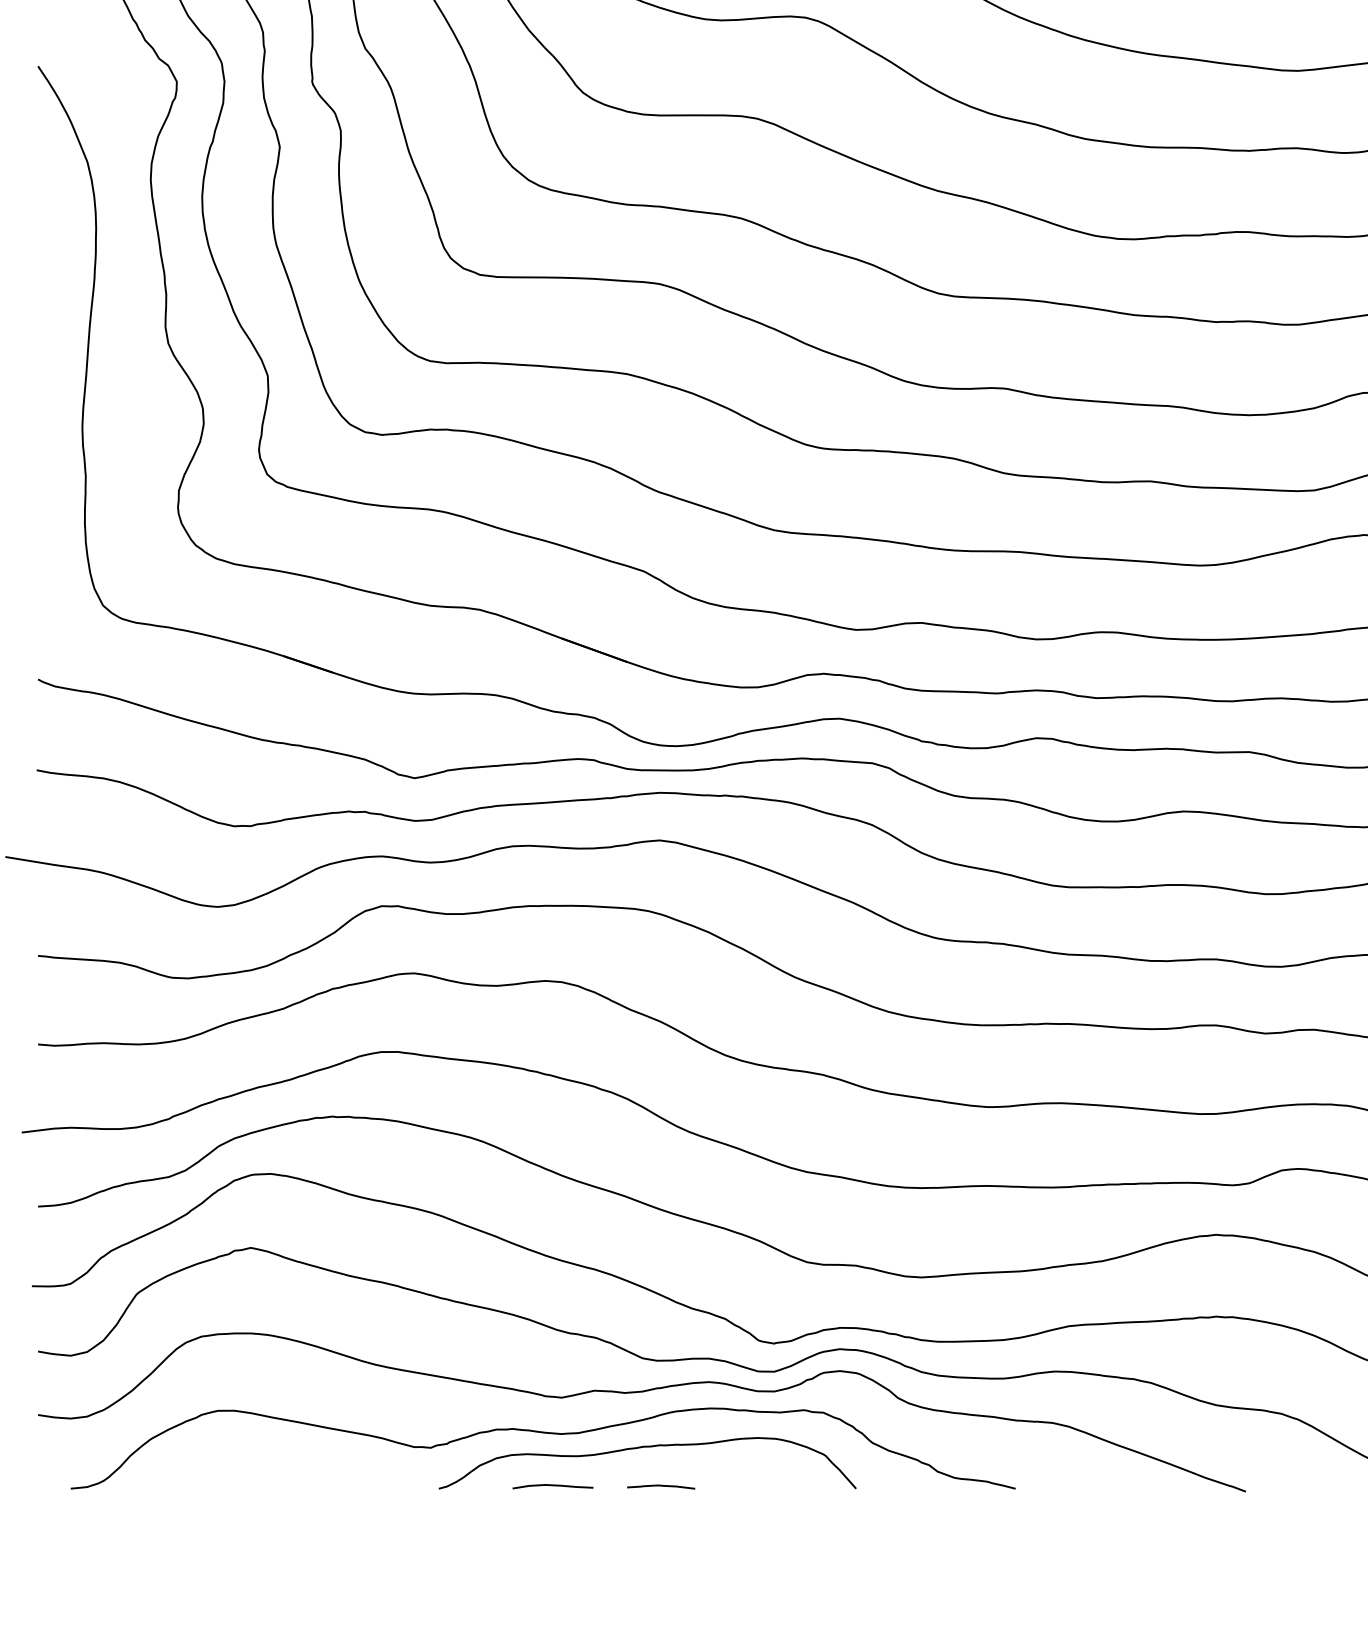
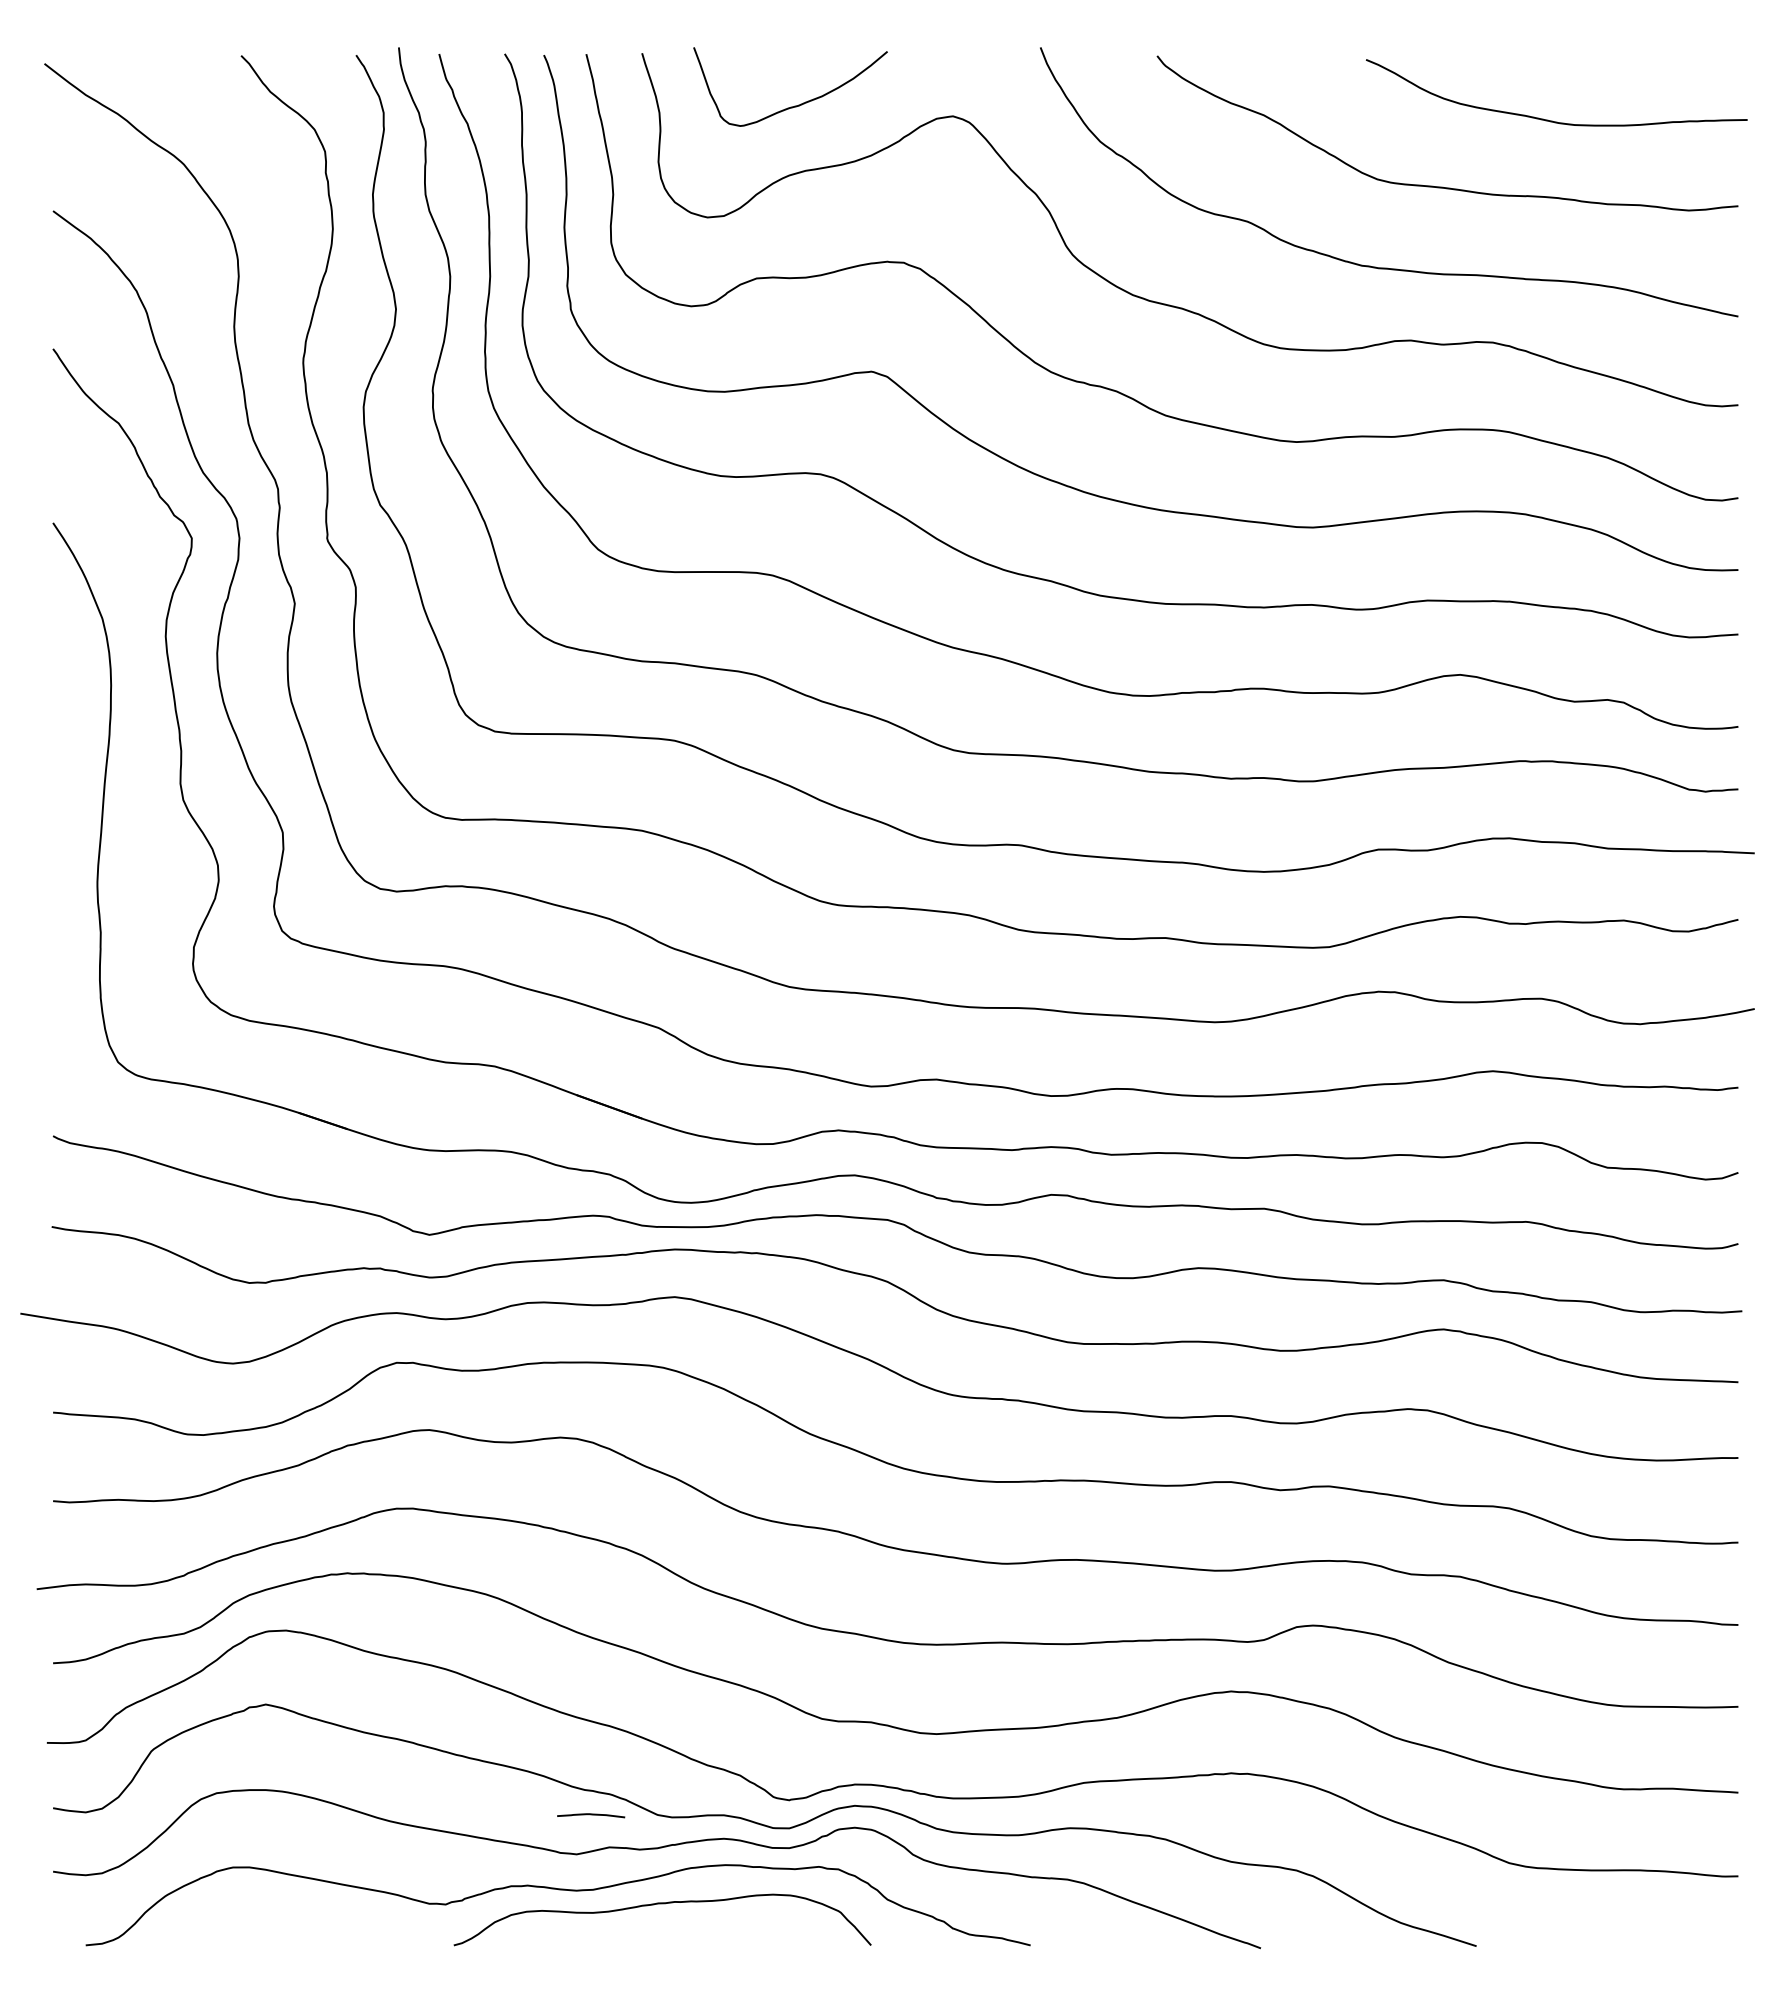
curve: (552, 1485) -> (567, 1942), removed
curve: (661, 1486) -> (591, 1815), moved

